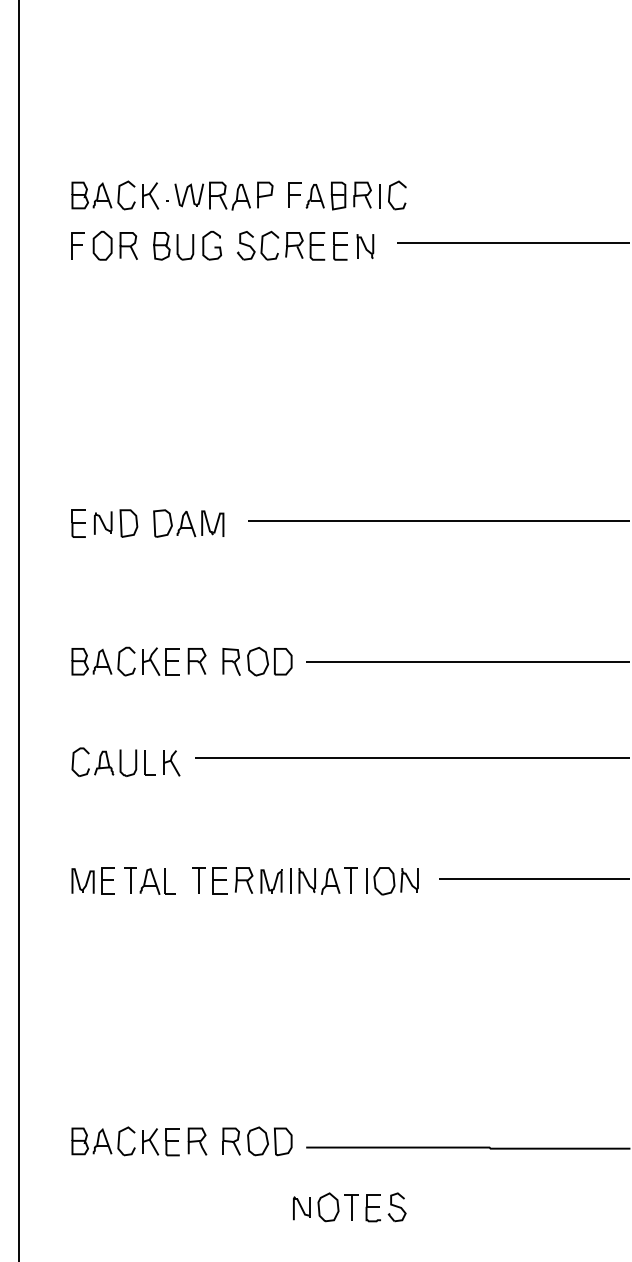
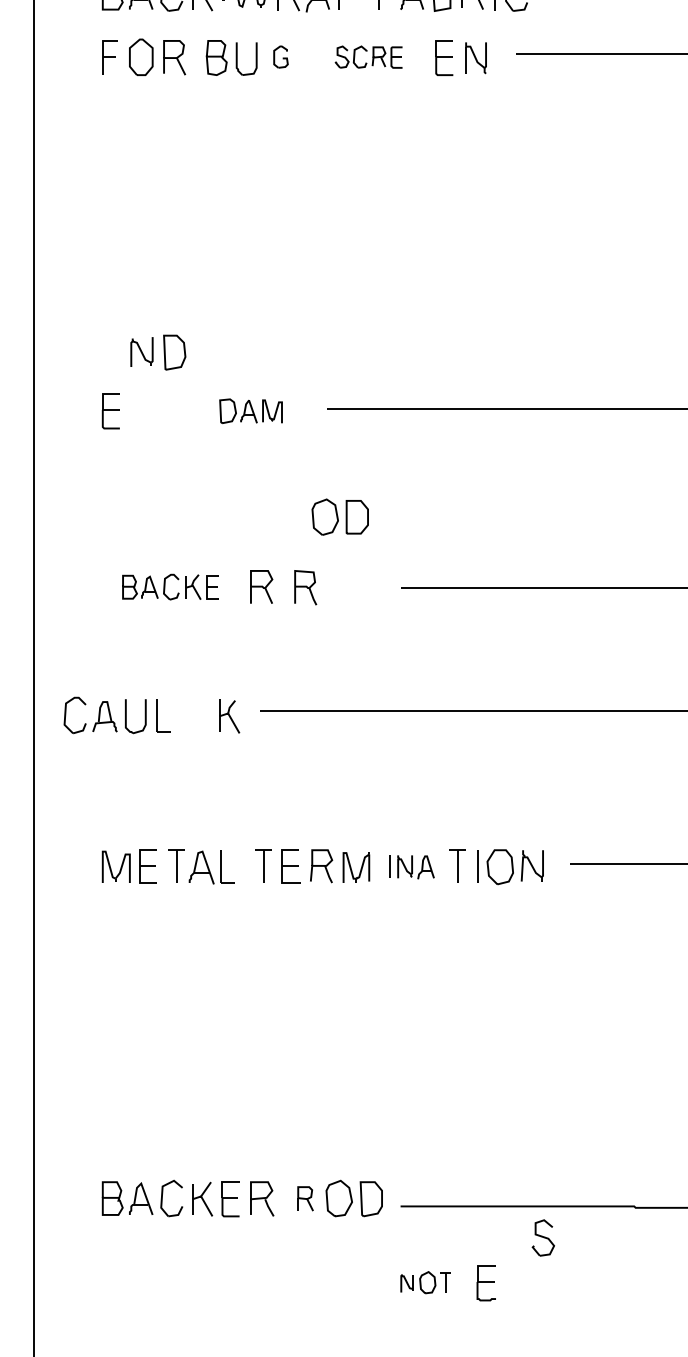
part: (212, 245) -> (281, 56), size x0.6
part: (281, 245) -> (369, 56), size x0.6
part: (116, 523) -> (158, 352), moved
part: (188, 523) -> (250, 411), size x0.7
part: (125, 661) -> (170, 587), size x0.7
part: (269, 661) -> (339, 516), moved
part: (113, 761) -> (116, 714), moved
part: (315, 881) -> (412, 867), size x0.7
part: (231, 1141) -> (305, 1198), size x0.7
part: (325, 1207) -> (425, 1282), size x0.6
part: (396, 1207) -> (542, 1238), moved

